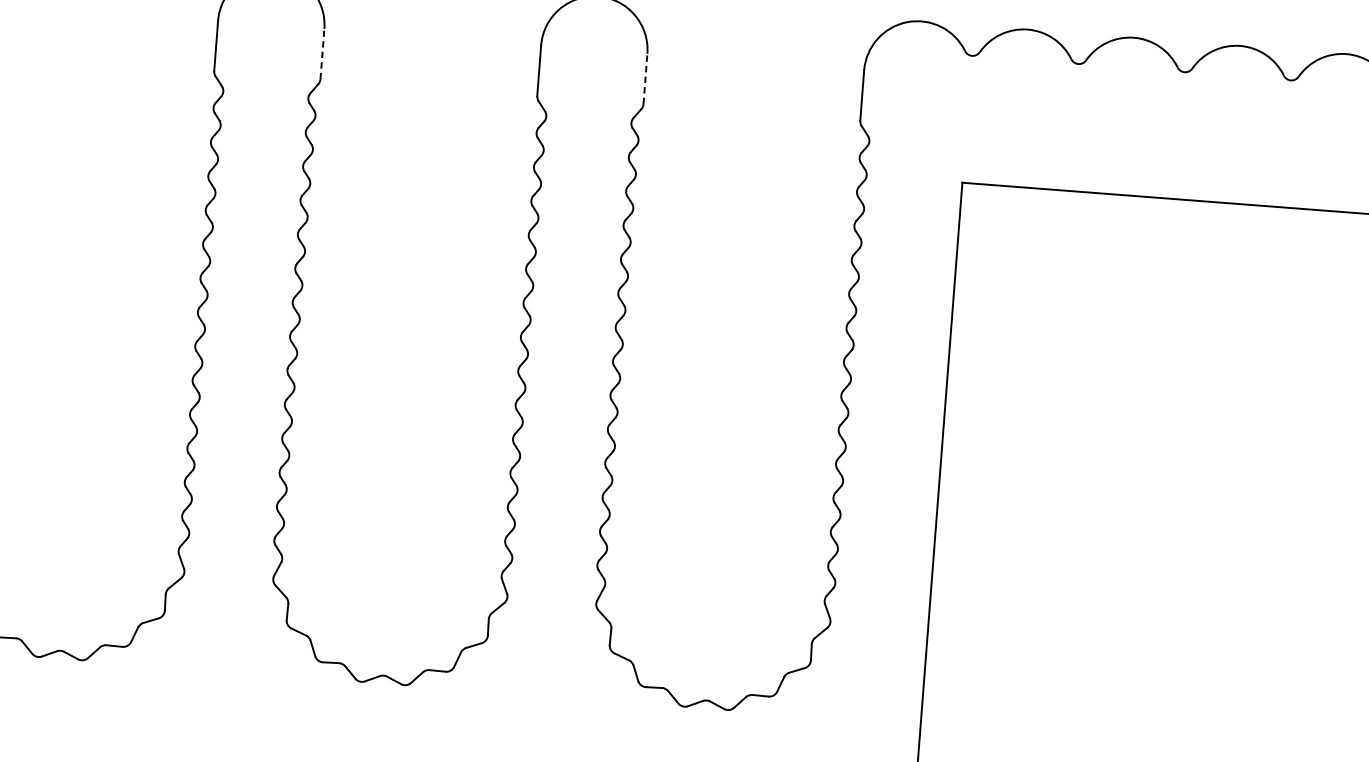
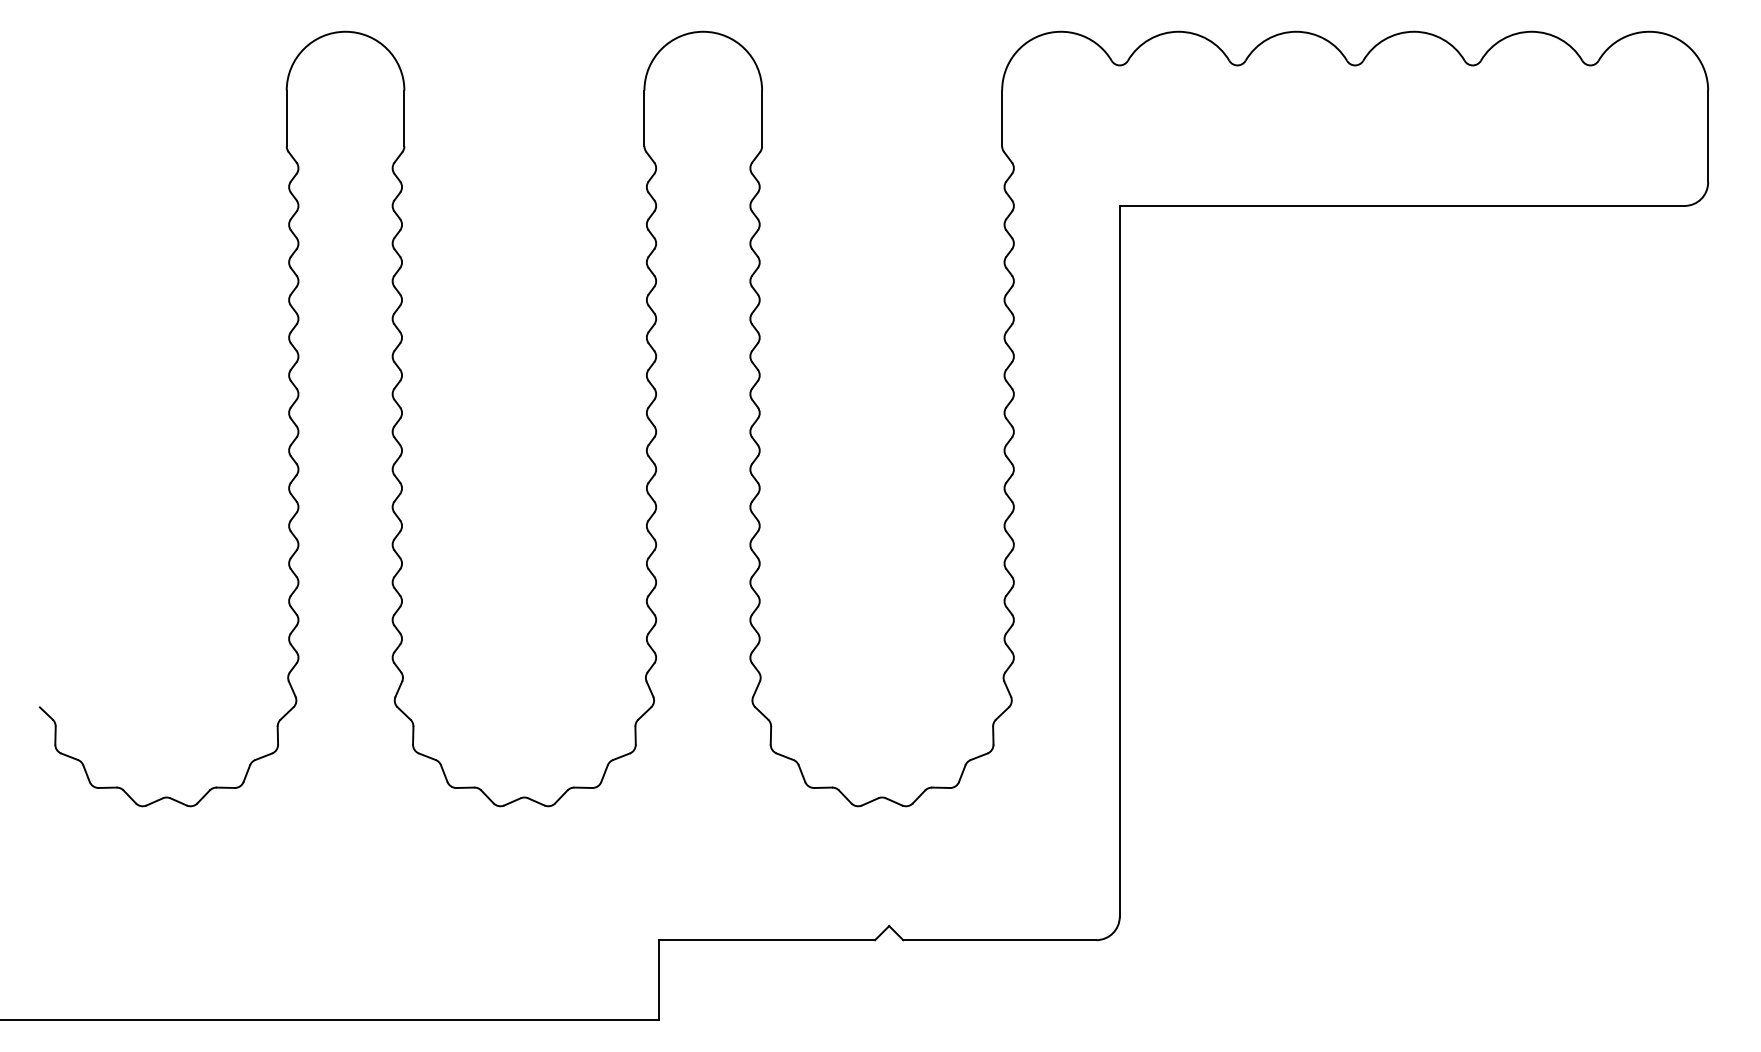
line: (322, 54) -> (404, 118), dashed -> solid
line: (645, 78) -> (762, 118), dashed -> solid

